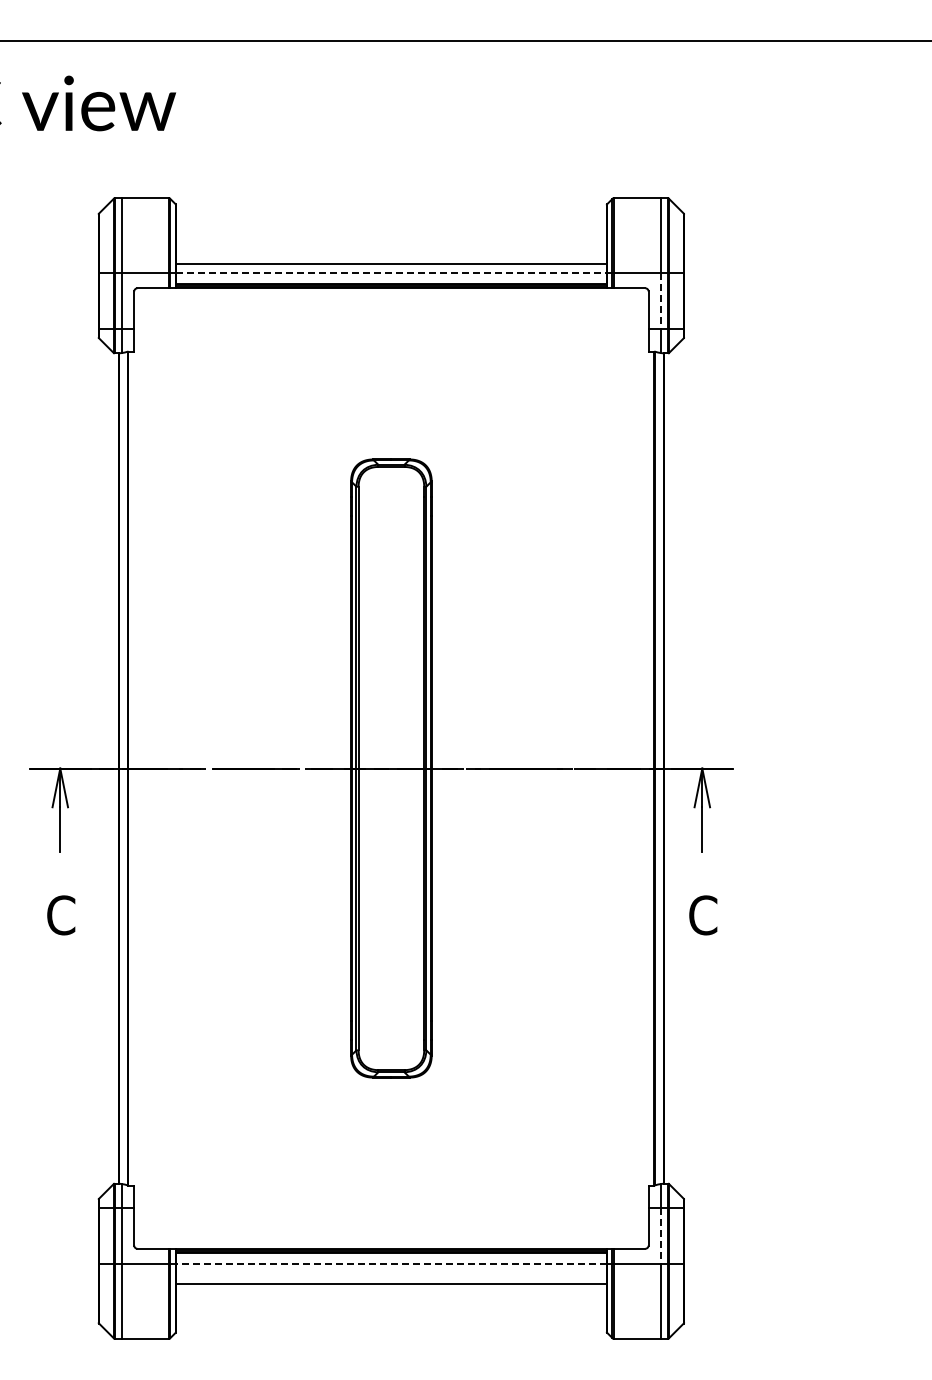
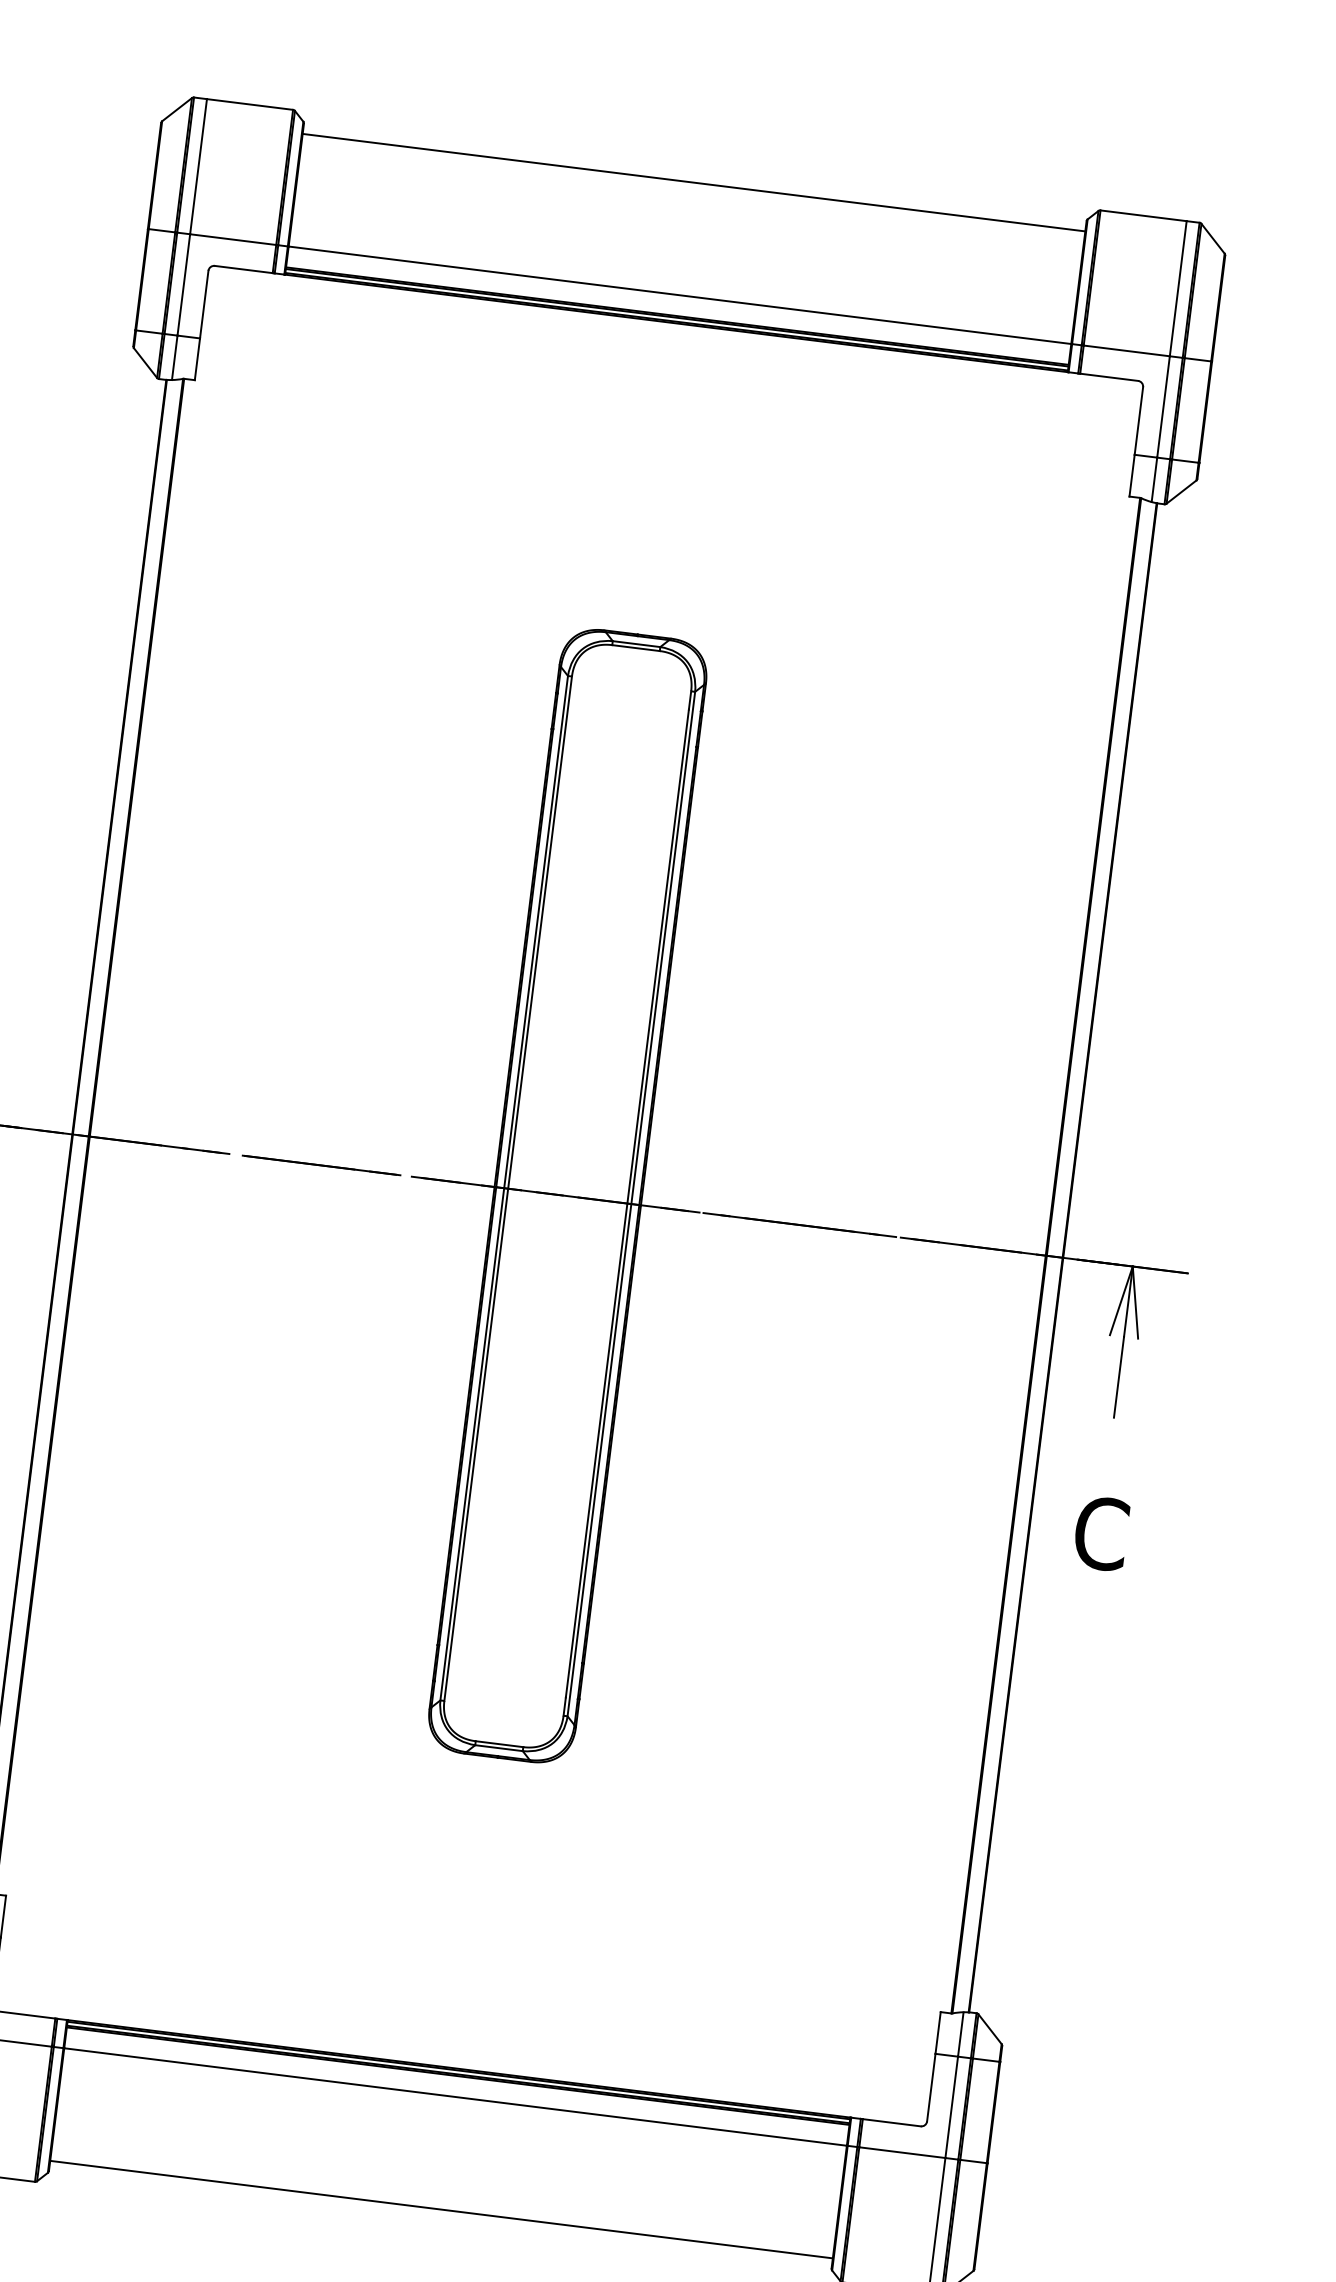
line: (391, 263) -> (694, 181), moved
line: (391, 272) -> (680, 294), dashed -> solid
line: (660, 300) -> (1162, 406), dashed -> solid
line: (660, 1236) -> (950, 2107), dashed -> solid
line: (390, 1264) -> (453, 2097), dashed -> solid
line: (391, 1284) -> (441, 2210), moved

